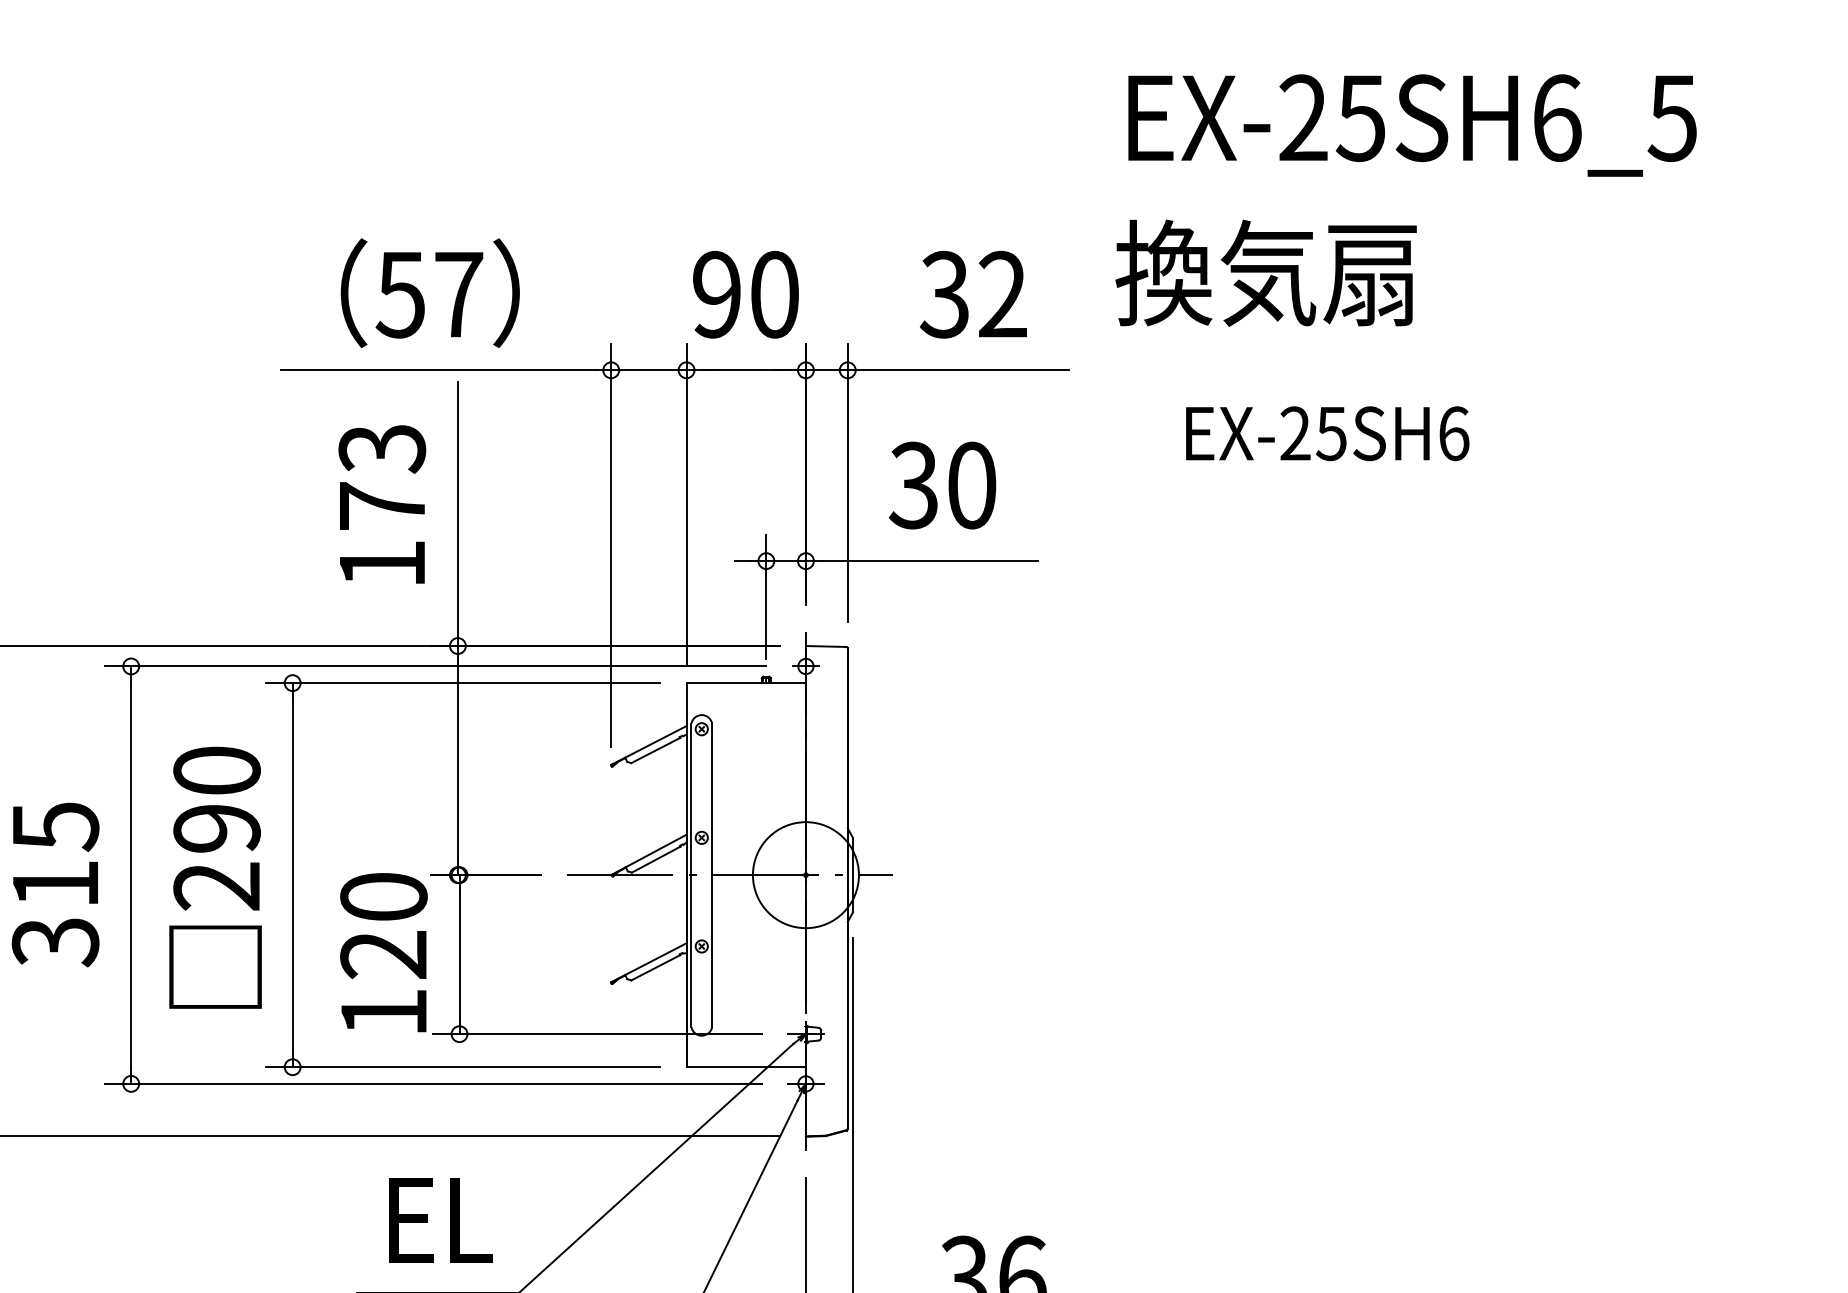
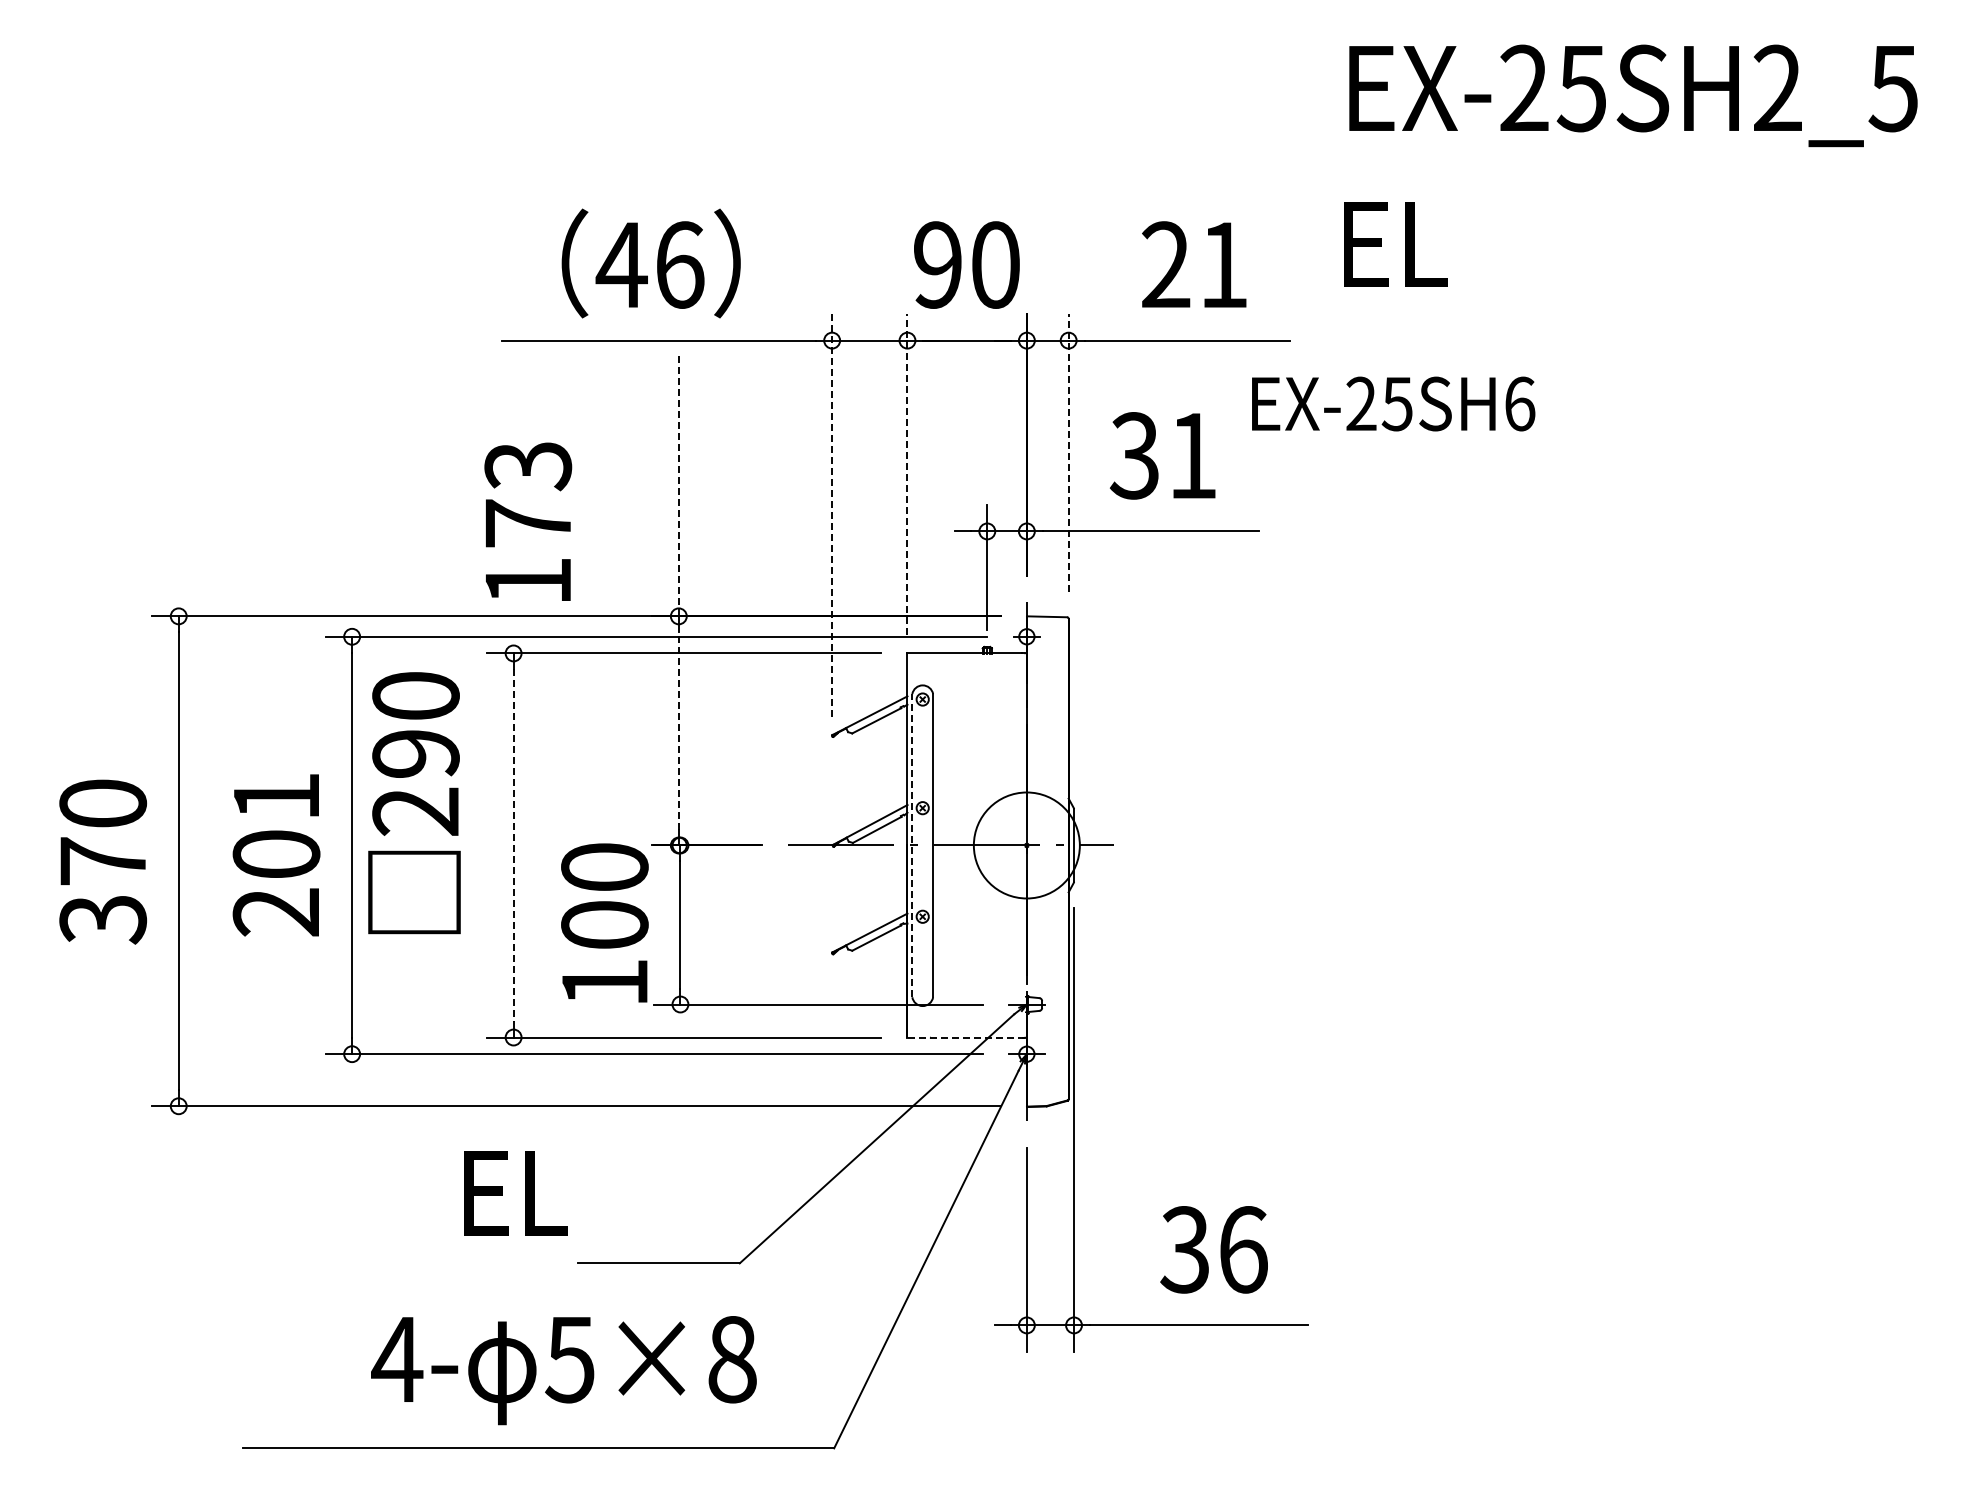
text: (1557, 118) -> (1778, 88), EX-25SH6_5 -> EX-25SH2_5
text: (1265, 273) -> (1486, 243), 換気扇 -> EL
text: (428, 294) -> (649, 264), 57 -> 46
text: (972, 294) -> (1193, 264), 32 -> 21
text: (1327, 433) -> (1393, 403), moved
line: (847, 482) -> (1068, 452), solid -> dashed
text: (972, 485) -> (1193, 455), 30 -> 31
line: (686, 503) -> (907, 473), solid -> dashed
text: (382, 504) -> (528, 521), moved
line: (457, 514) -> (678, 484), solid -> dashed
line: (611, 545) -> (832, 515), solid -> dashed
line: (457, 760) -> (678, 730), solid -> dashed
line: (292, 875) -> (513, 845), solid -> dashed
line: (691, 875) -> (912, 845), solid -> dashed
text: (215, 878) -> (414, 803), moved
text: (55, 885) -> (276, 855), 315 -> 201
text: (383, 955) -> (604, 925), 120 -> 100
line: (745, 1067) -> (966, 1037), solid -> dashed
text: (440, 1221) -> (515, 1193), moved

